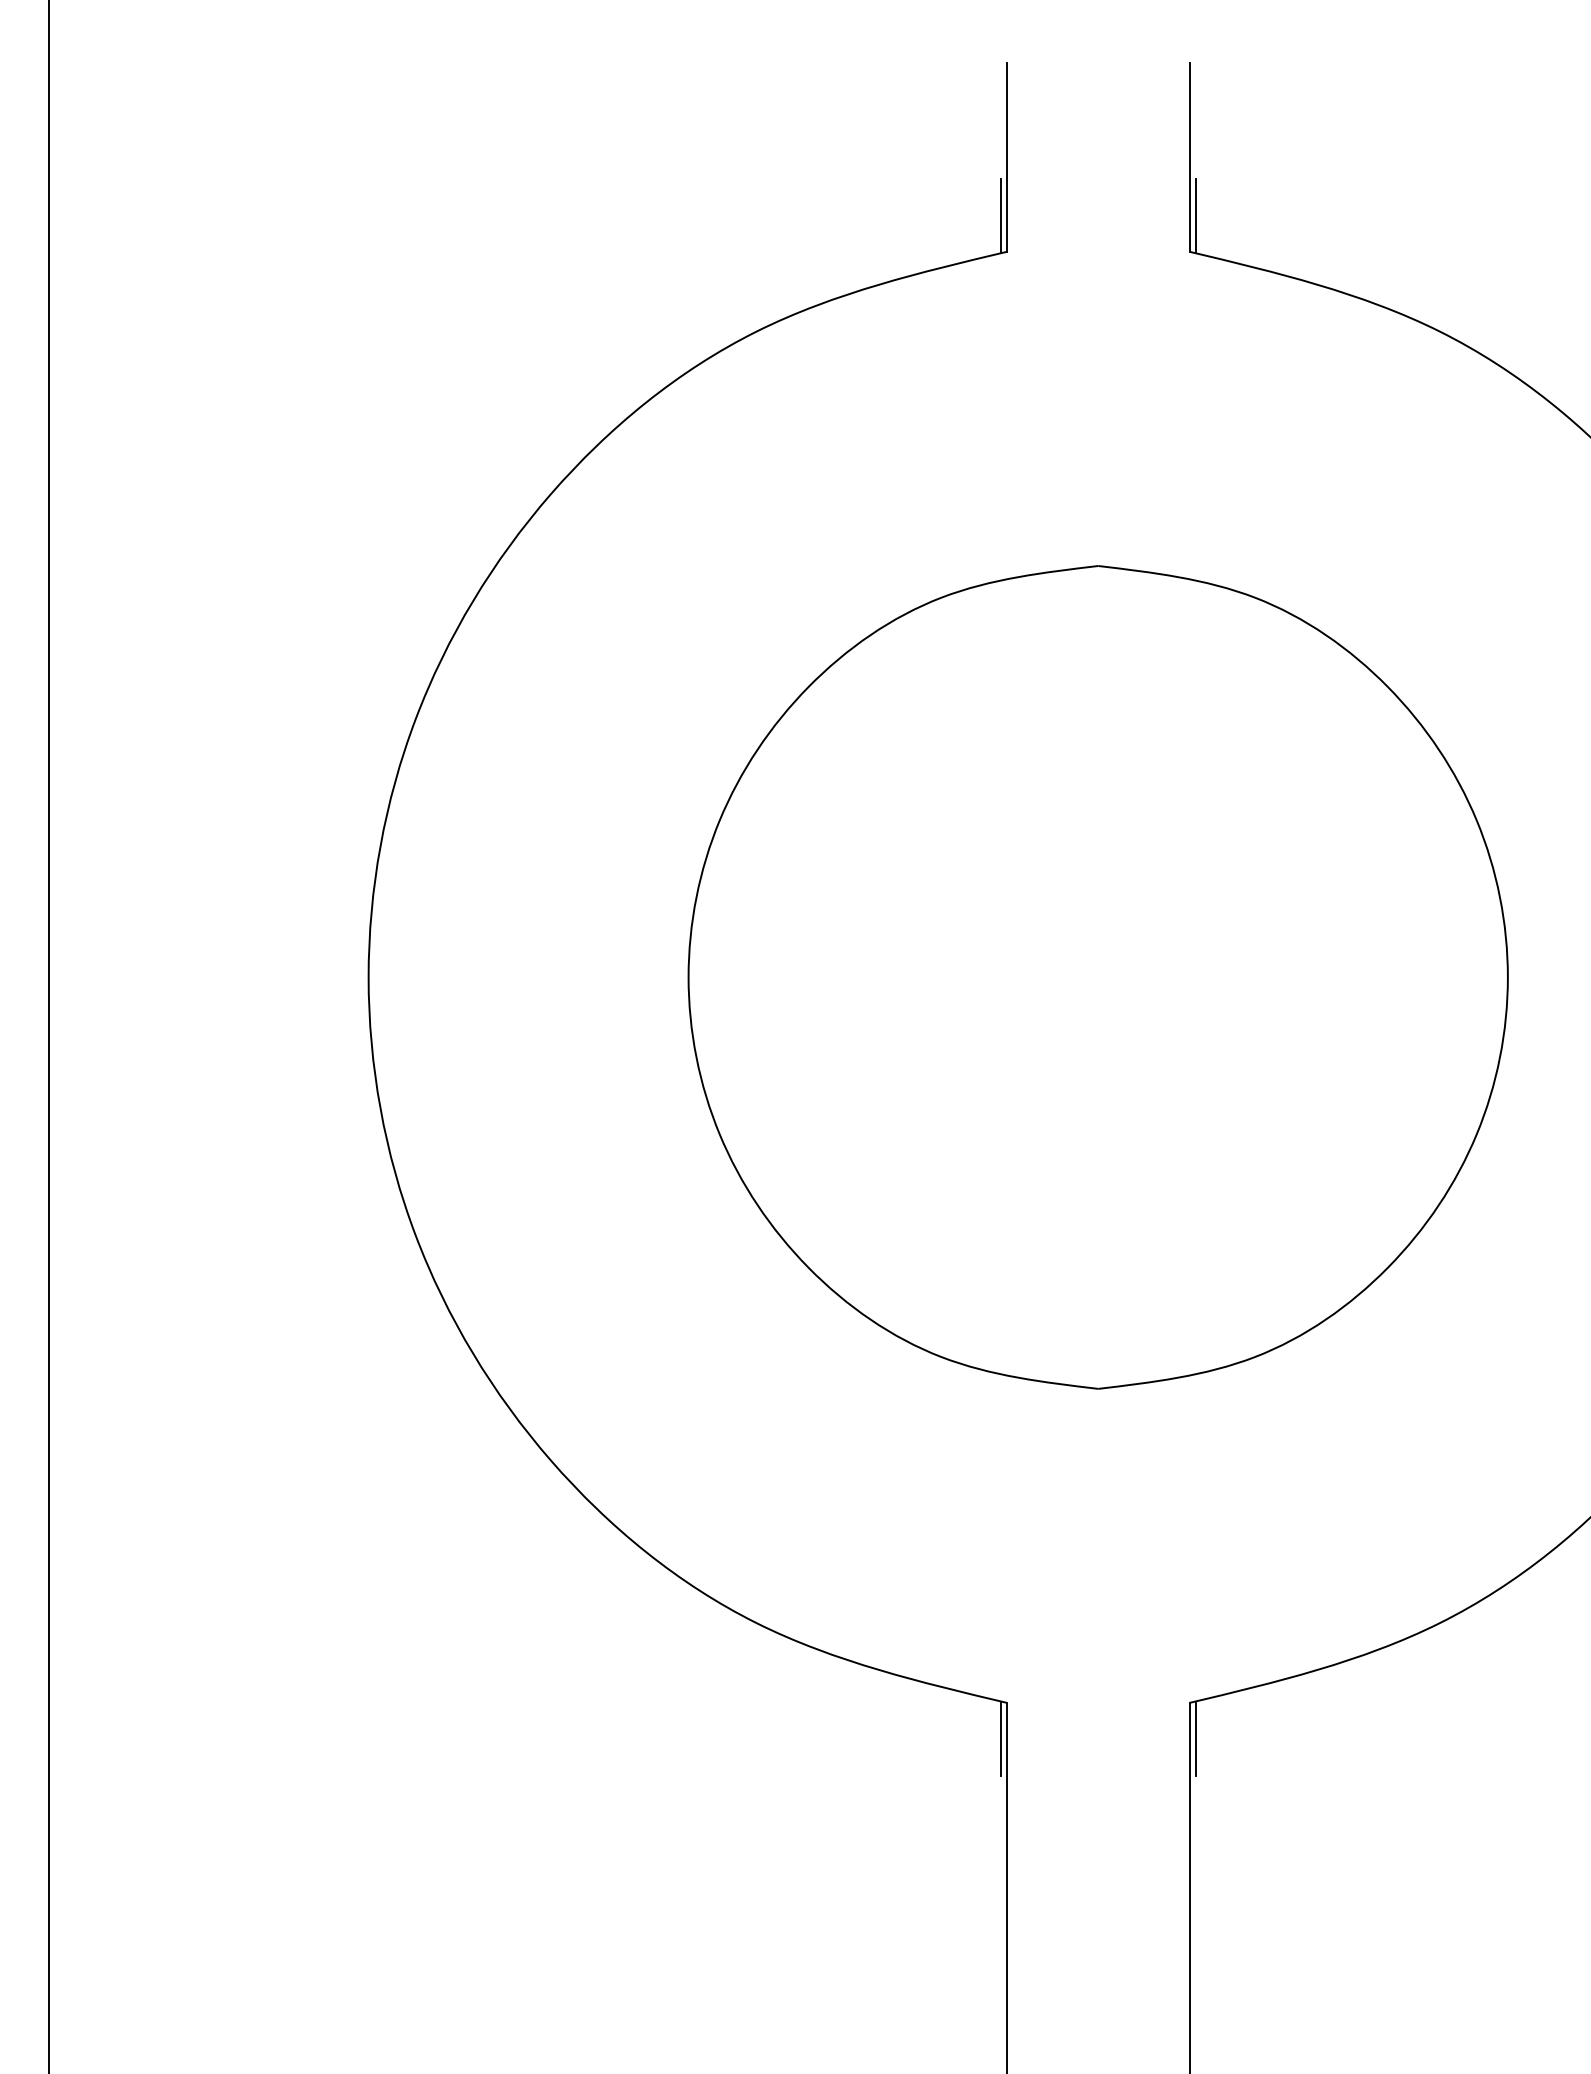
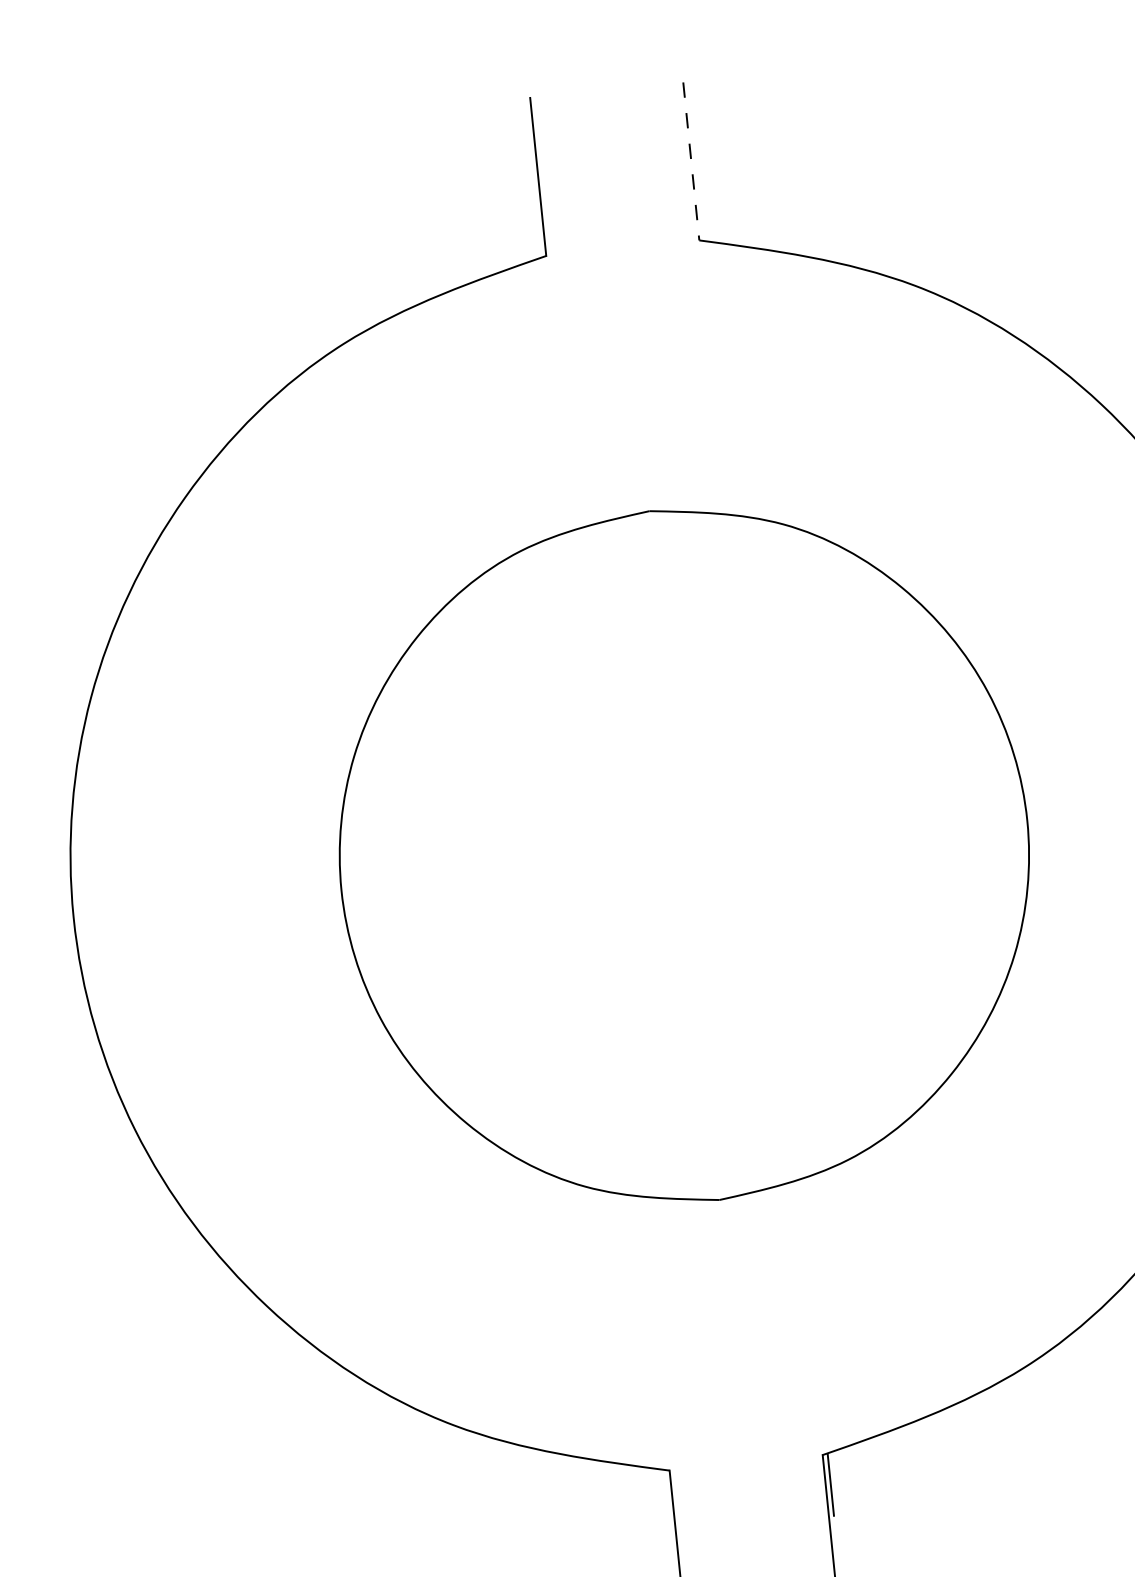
line: (1189, 157) -> (691, 161), solid -> dashed
line: (1000, 215) -> (537, 226), removed
line: (1195, 215) -> (701, 209), removed
line: (1000, 1739) -> (667, 1501), removed

